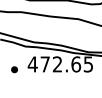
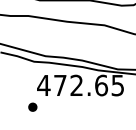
part: (14, 69) -> (32, 106), moved

